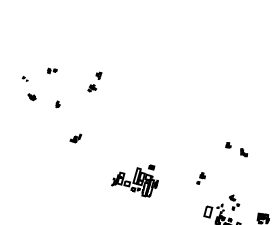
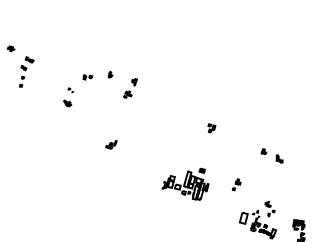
part: (24, 79) -> (70, 90), moved
part: (57, 104) -> (110, 74), moved
part: (175, 122) -> (211, 128), added
part: (134, 180) -> (185, 183), moved

